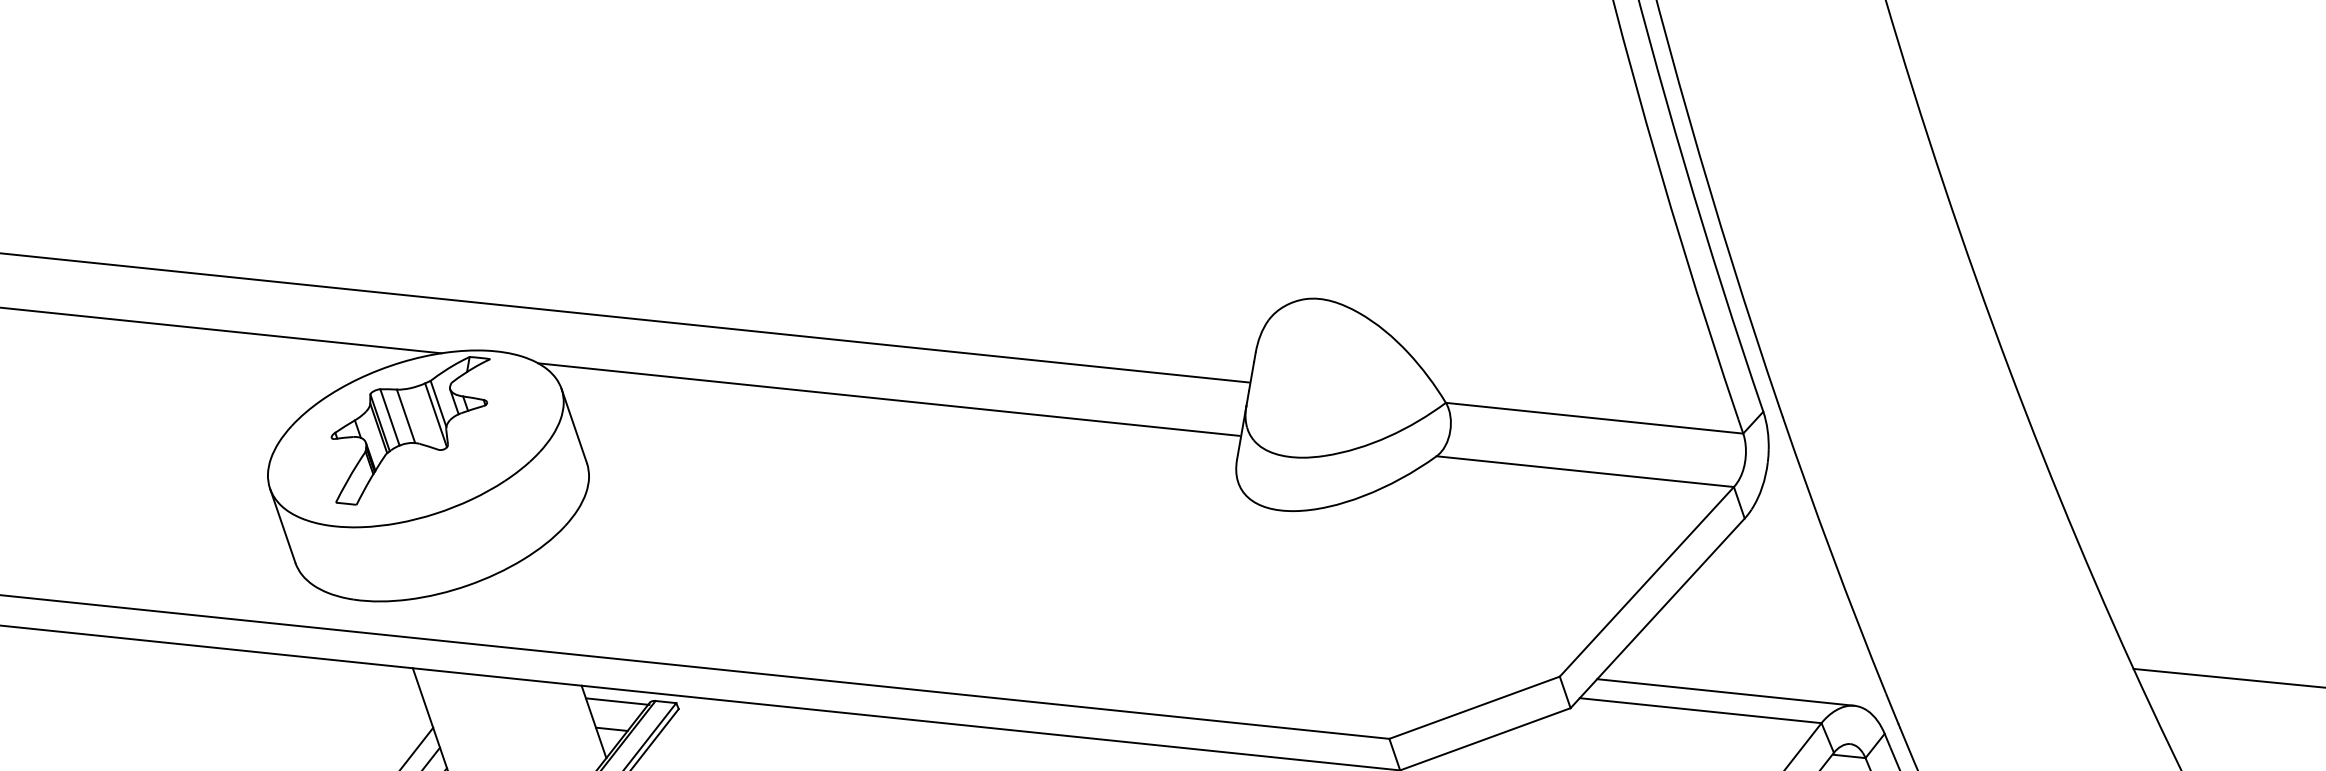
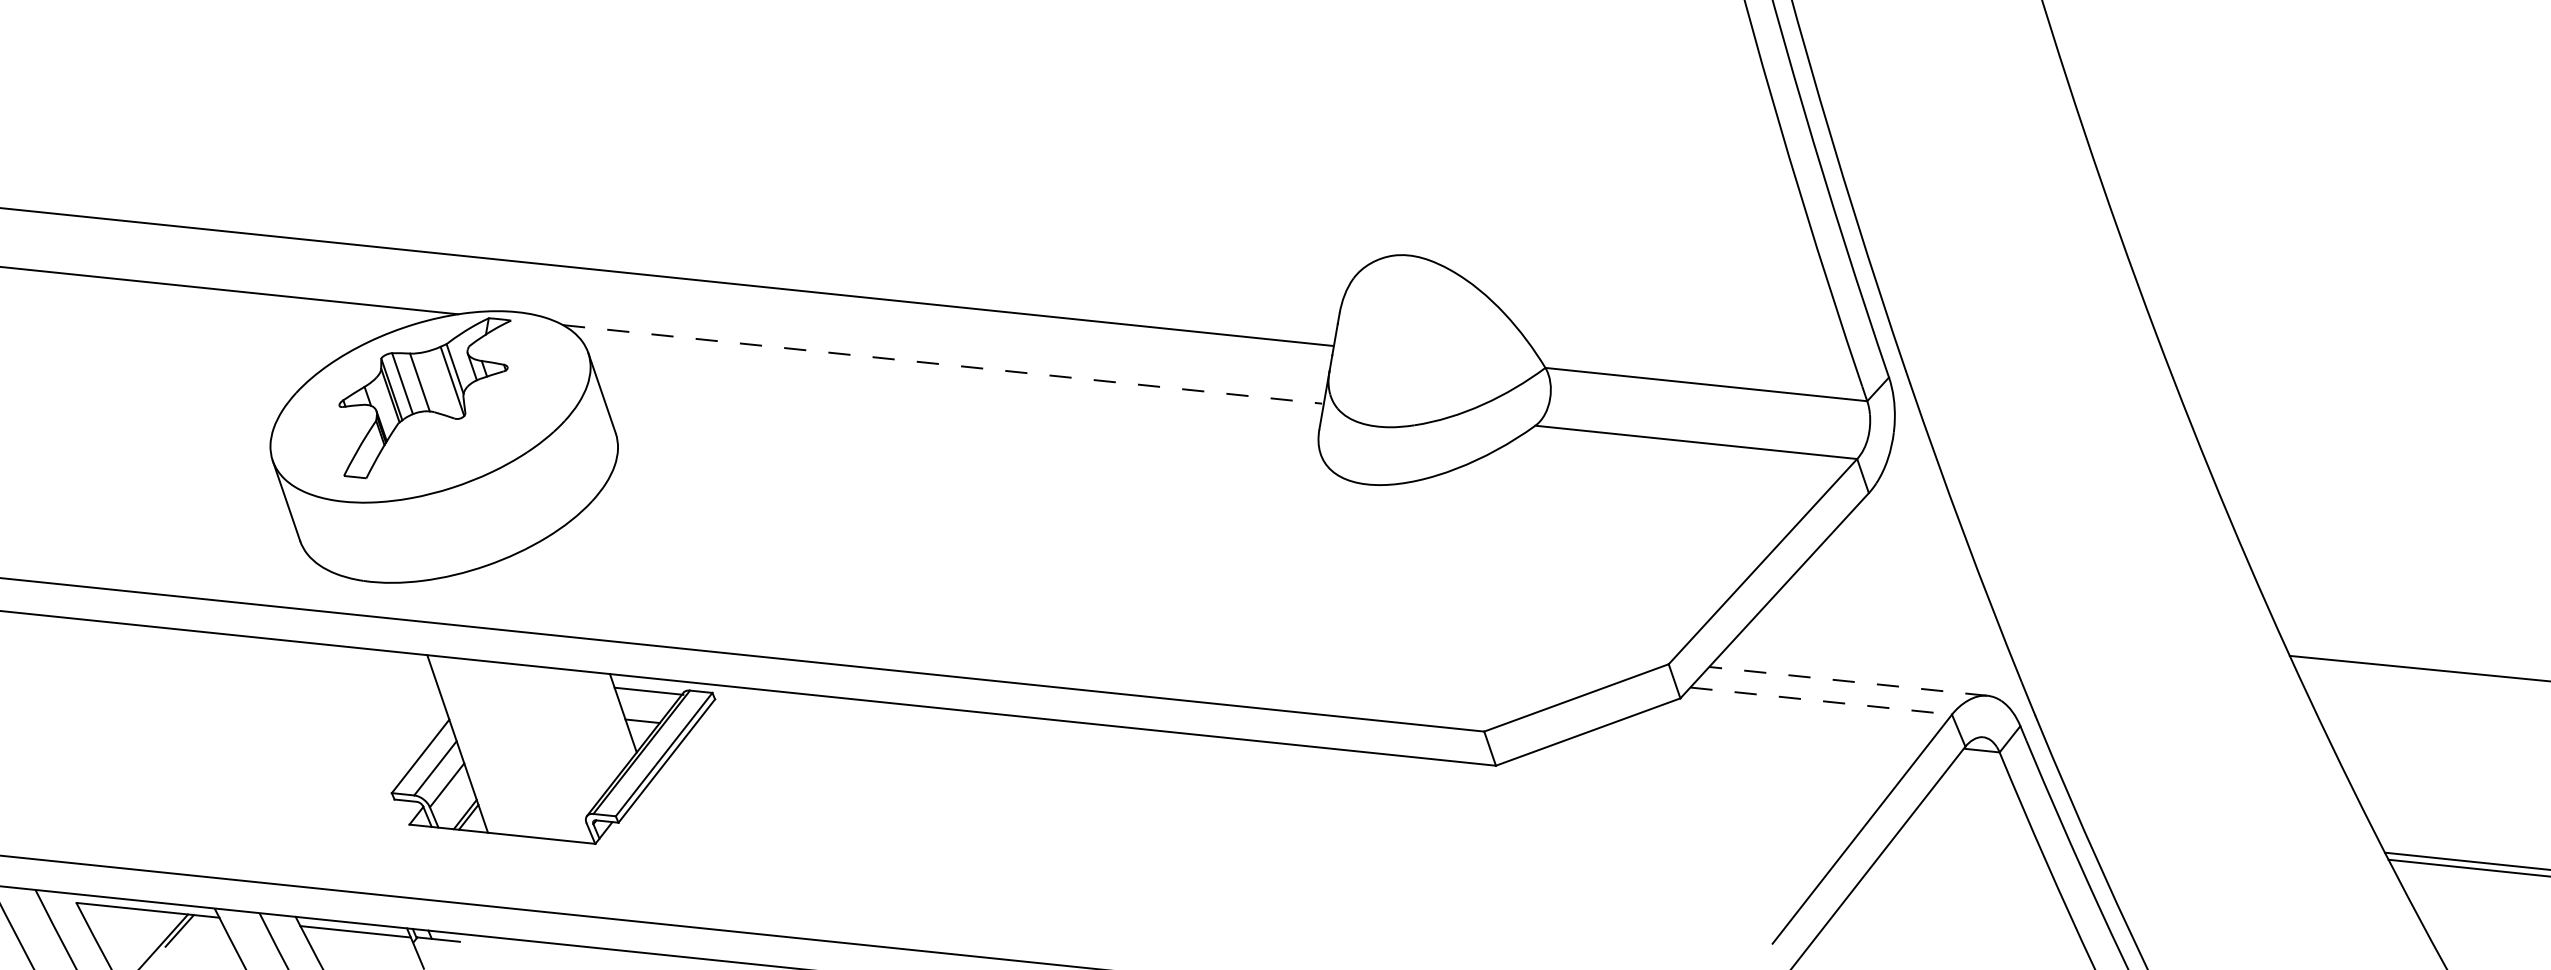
line: (888, 399) -> (942, 364), solid -> dashed
line: (1725, 692) -> (1848, 681), solid -> dashed
line: (1700, 711) -> (1821, 701), solid -> dashed

